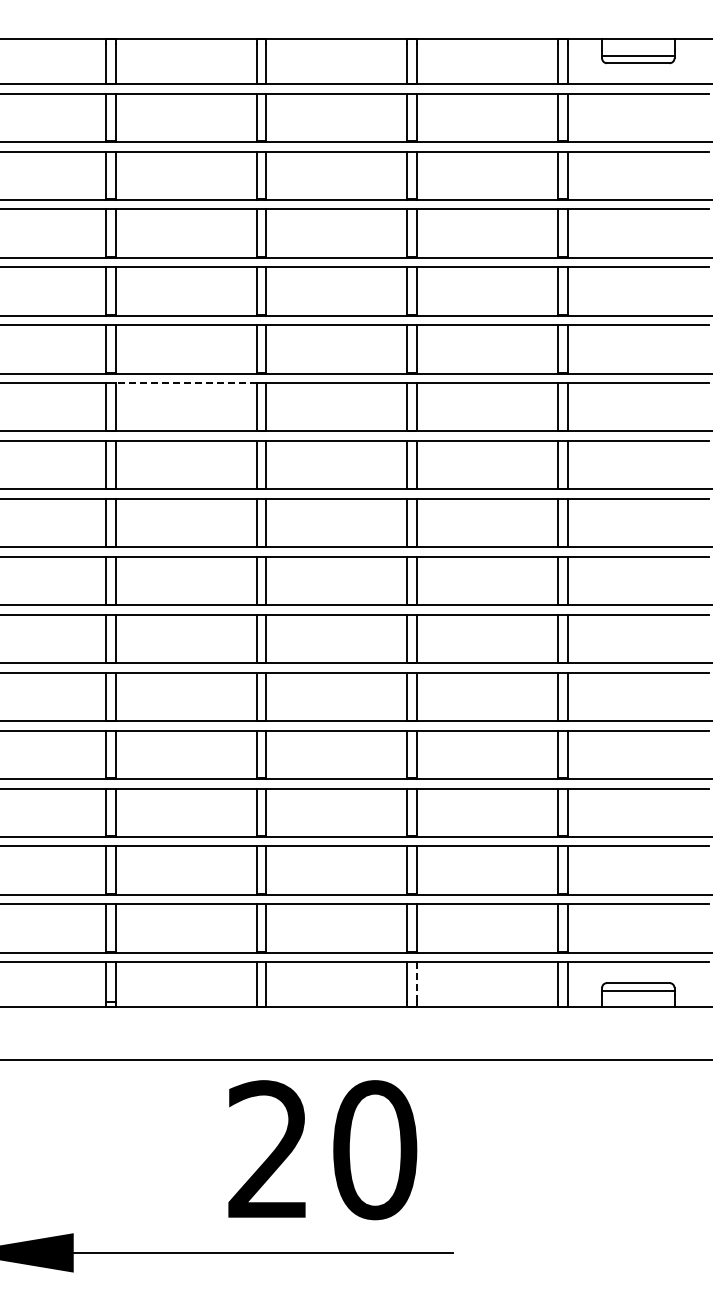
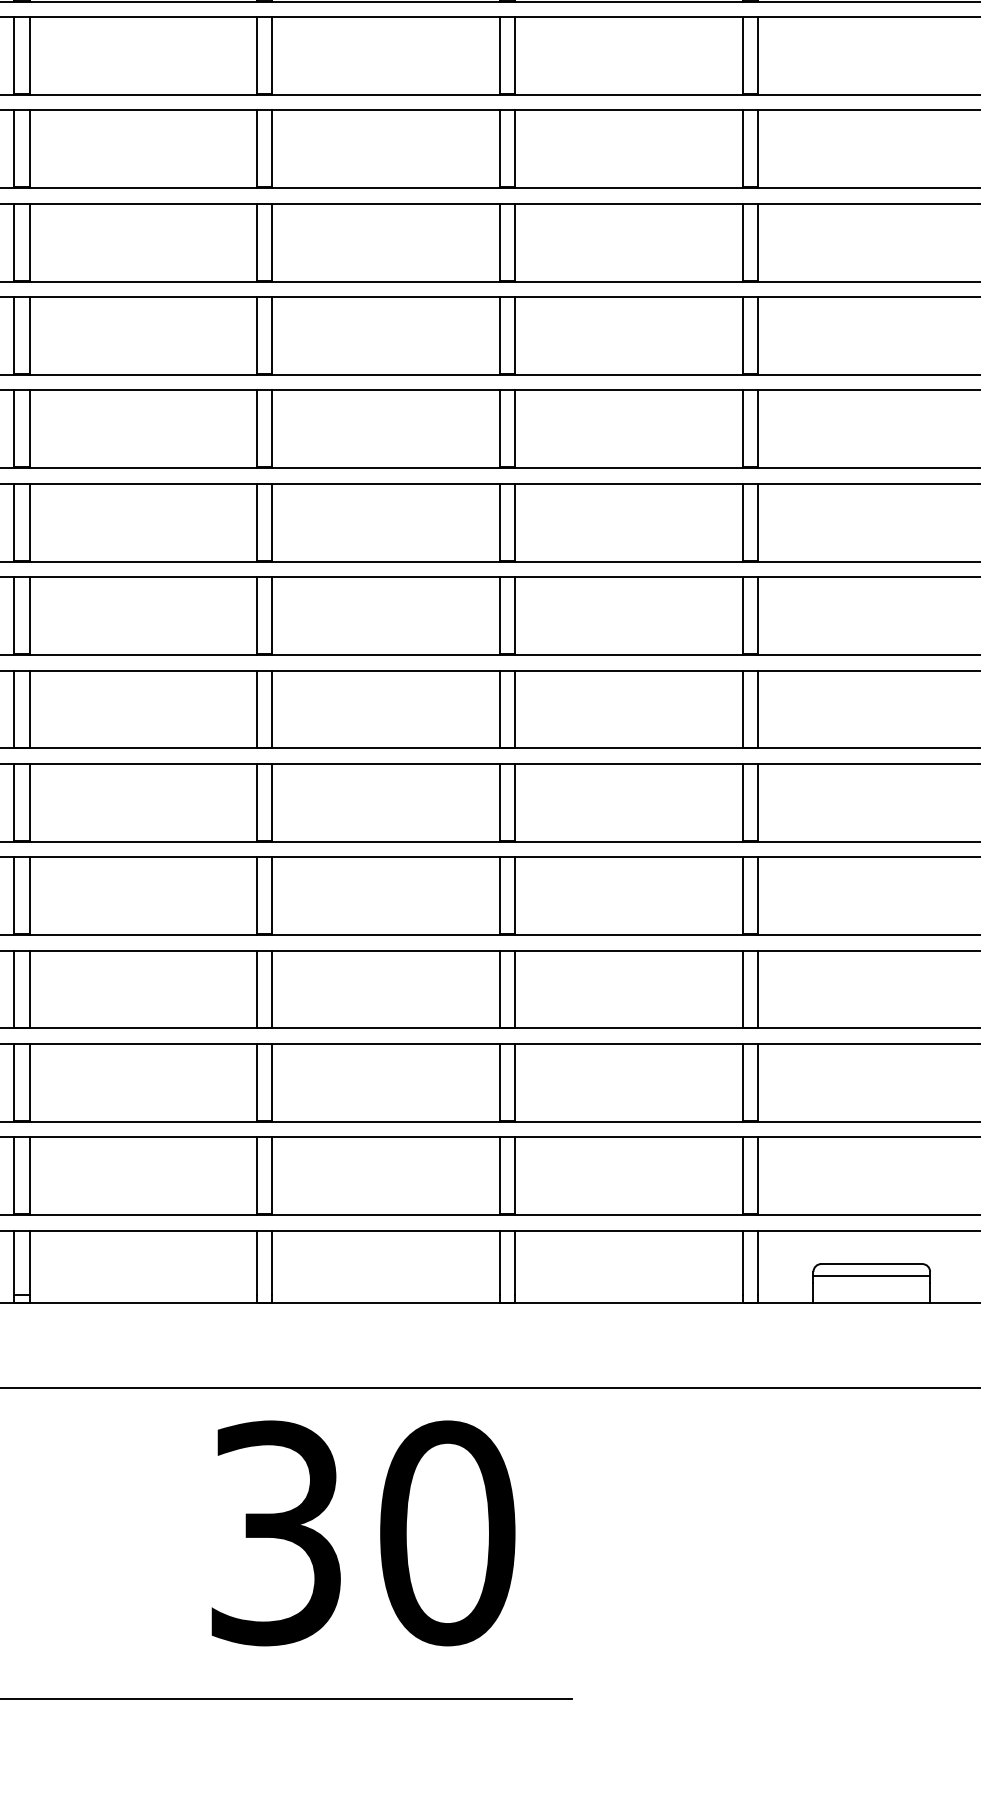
line: (186, 383) -> (143, 297), dashed -> solid
line: (417, 982) -> (515, 1263), dashed -> solid
text: (268, 1150) -> (275, 1533), 20 -> 30

